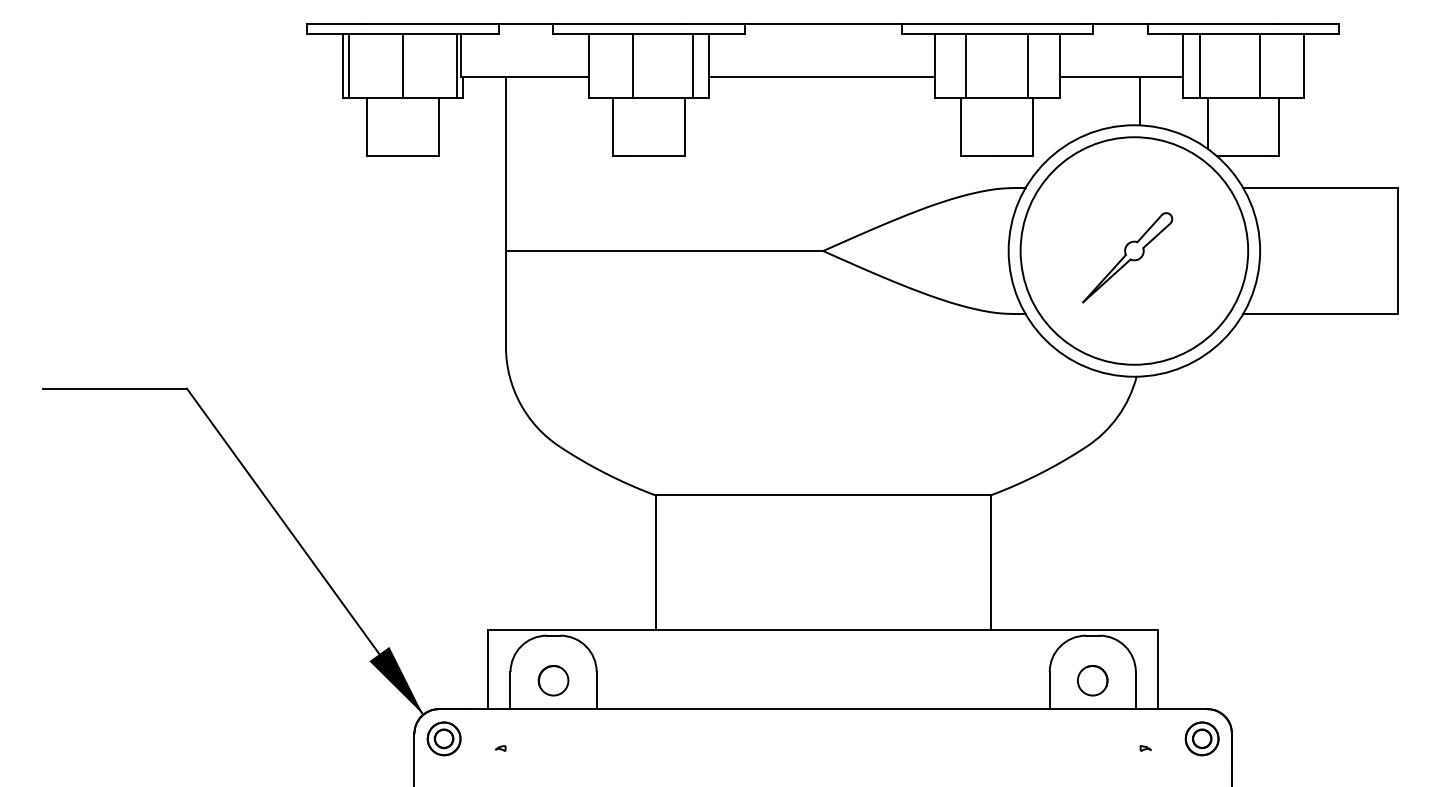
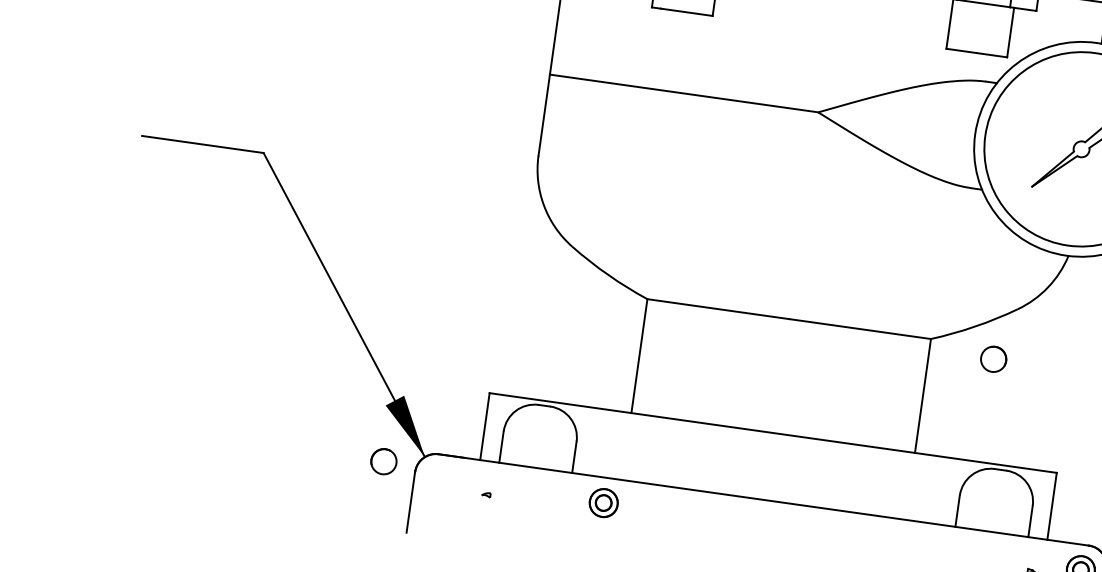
part: (553, 680) -> (383, 461), moved
circle: (1092, 680) -> (993, 359), moved
part: (443, 738) -> (603, 502), moved

